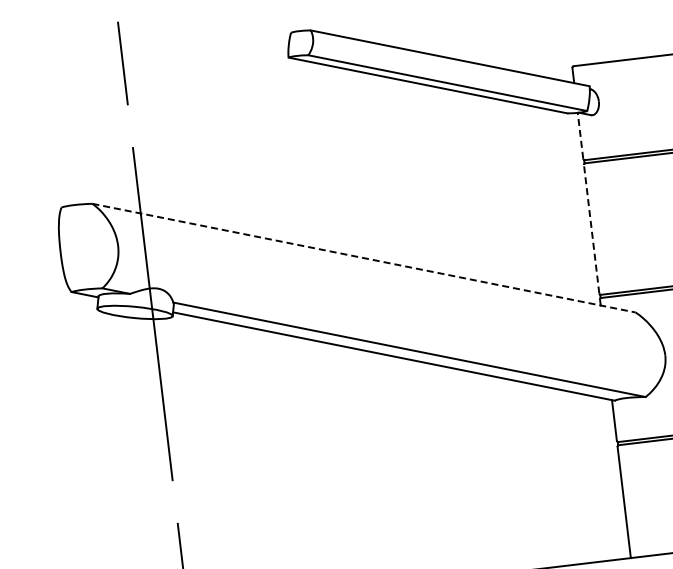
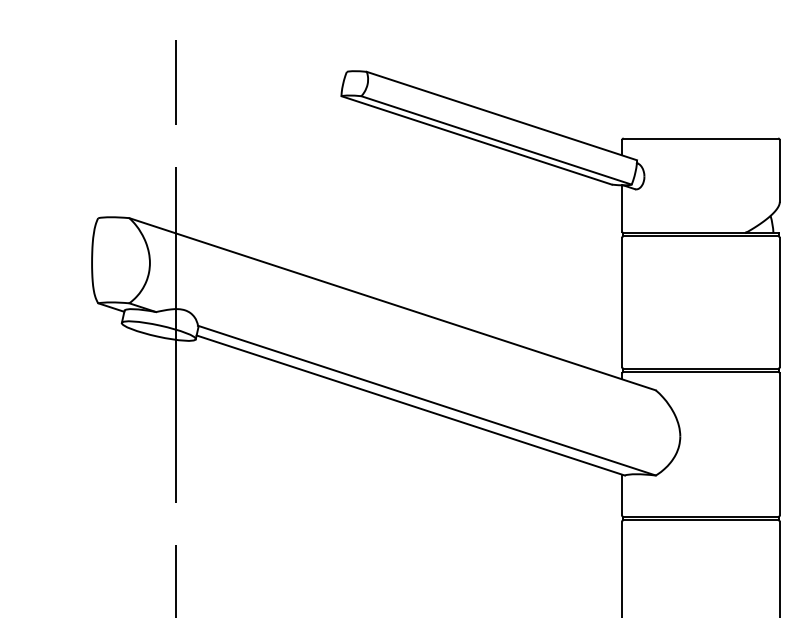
line: (580, 134) -> (622, 207), dashed -> solid
line: (592, 229) -> (622, 302), dashed -> solid
line: (363, 258) -> (392, 304), dashed -> solid

